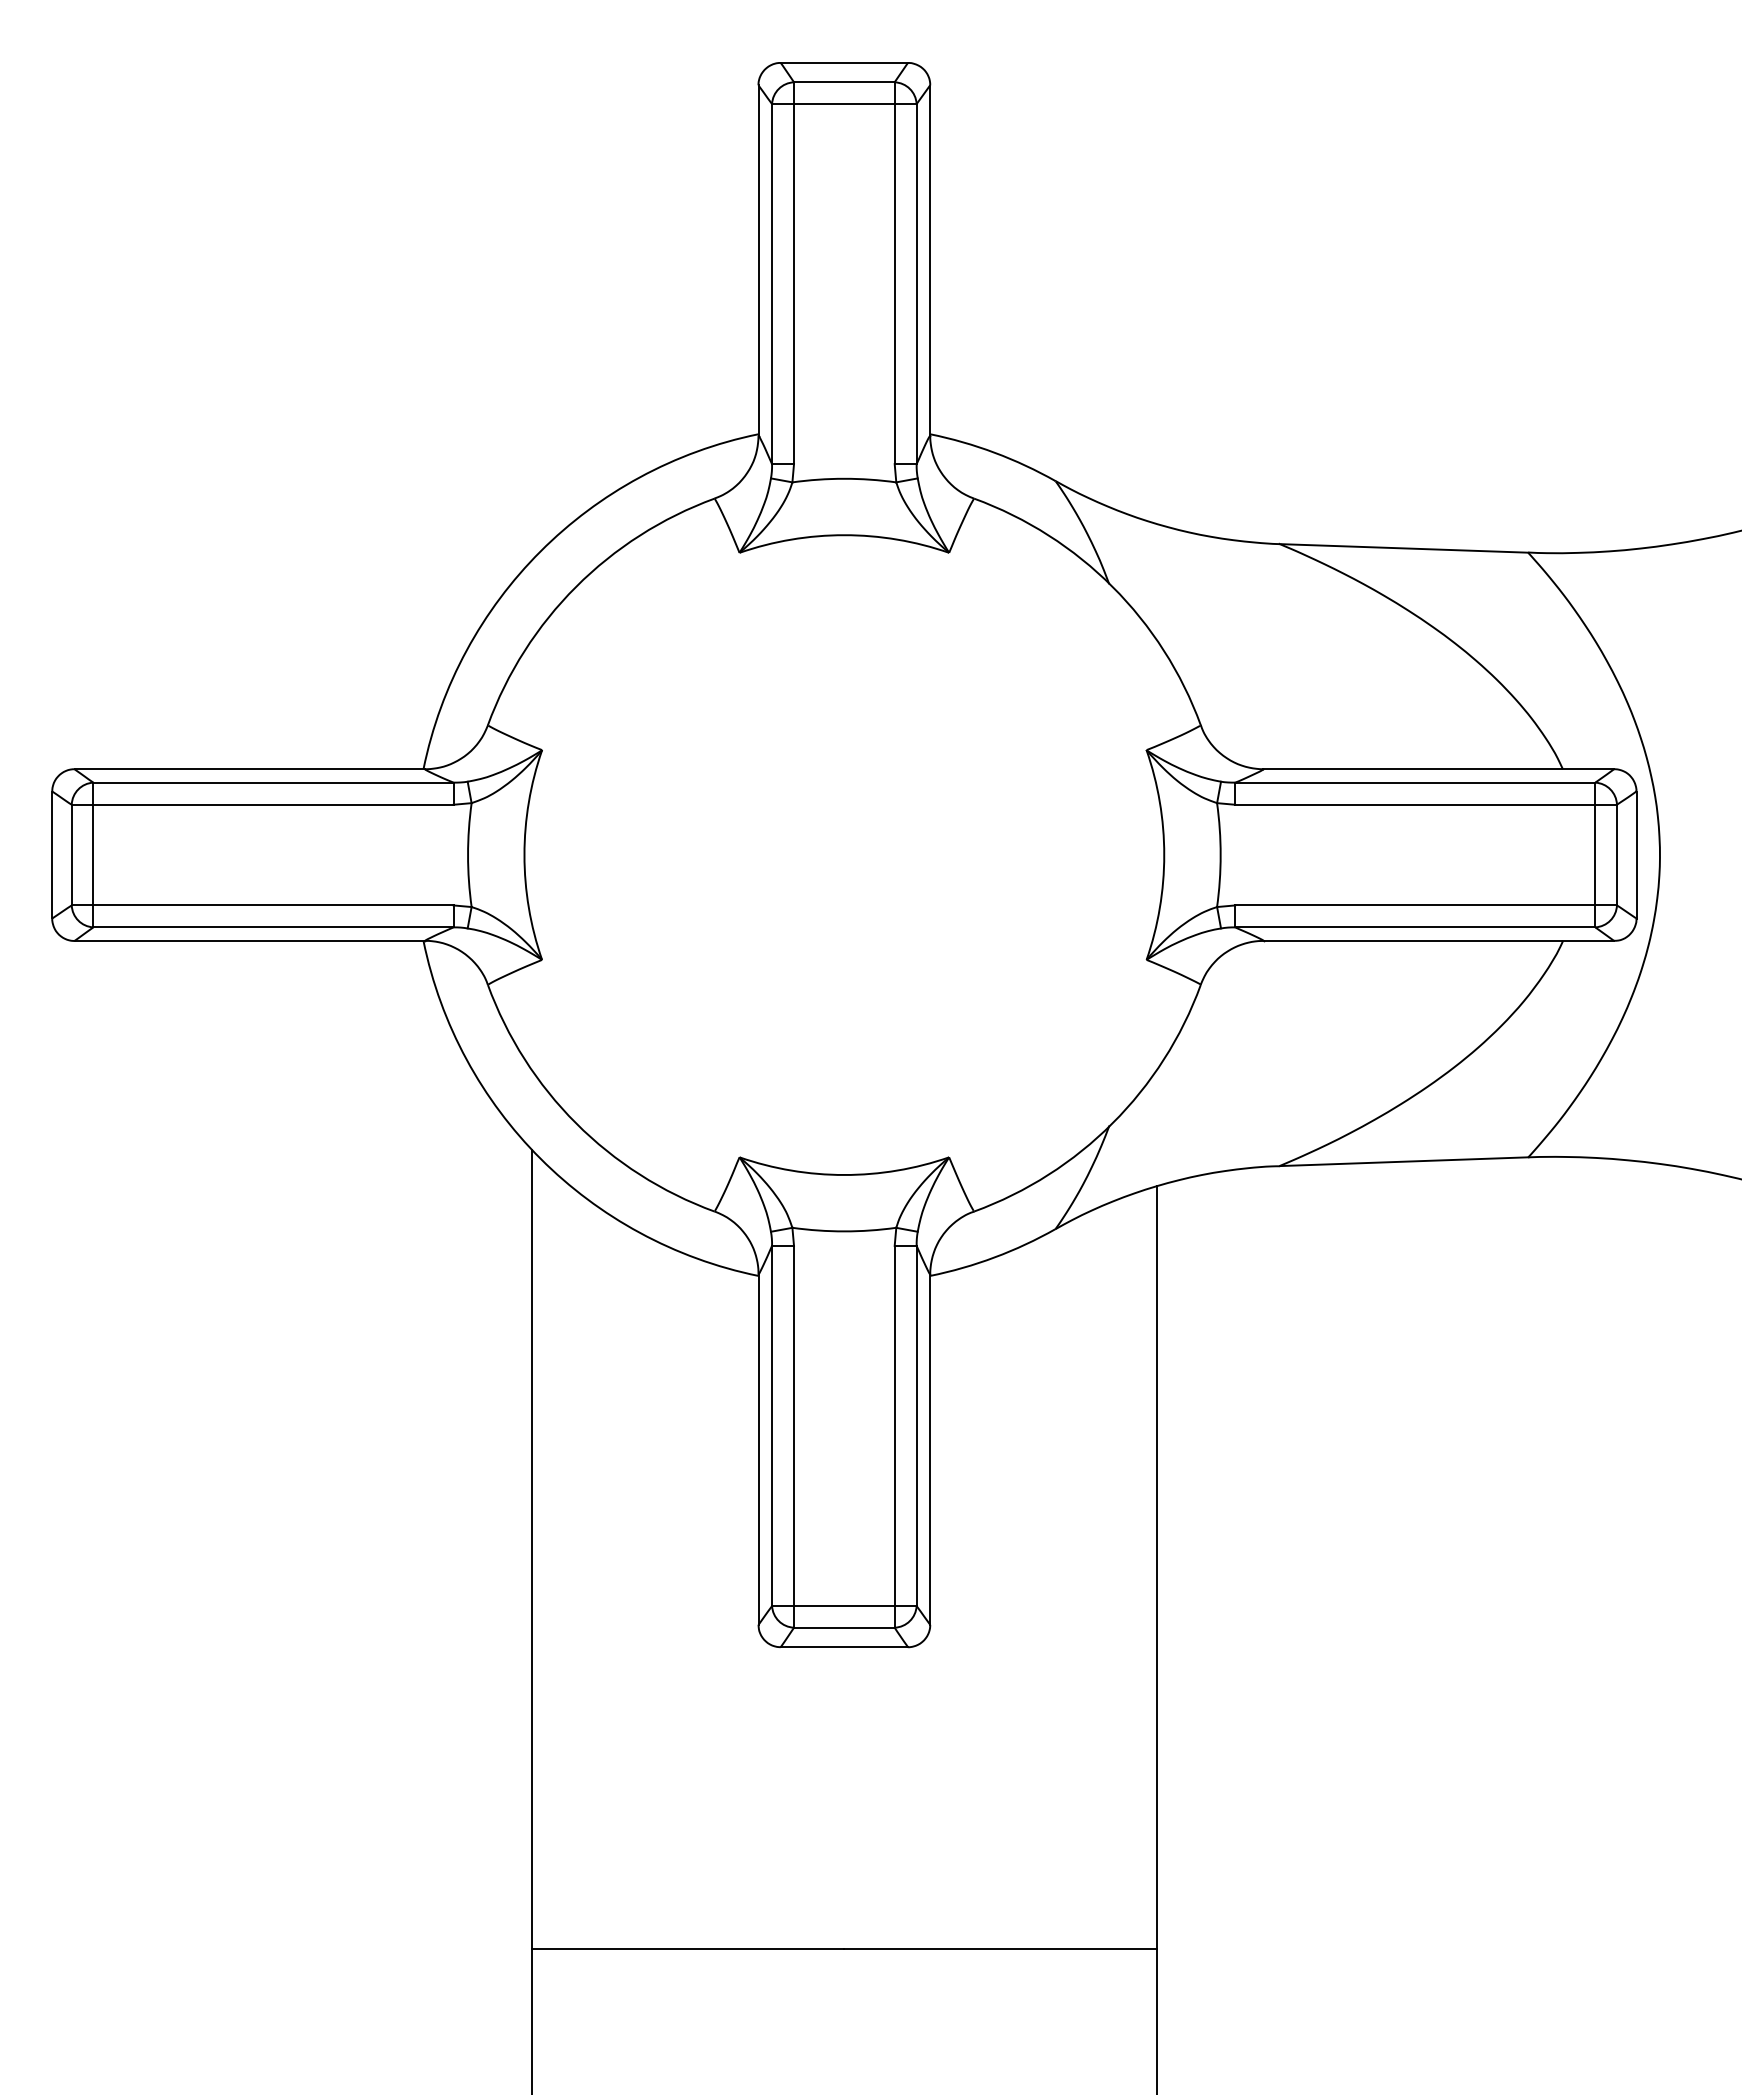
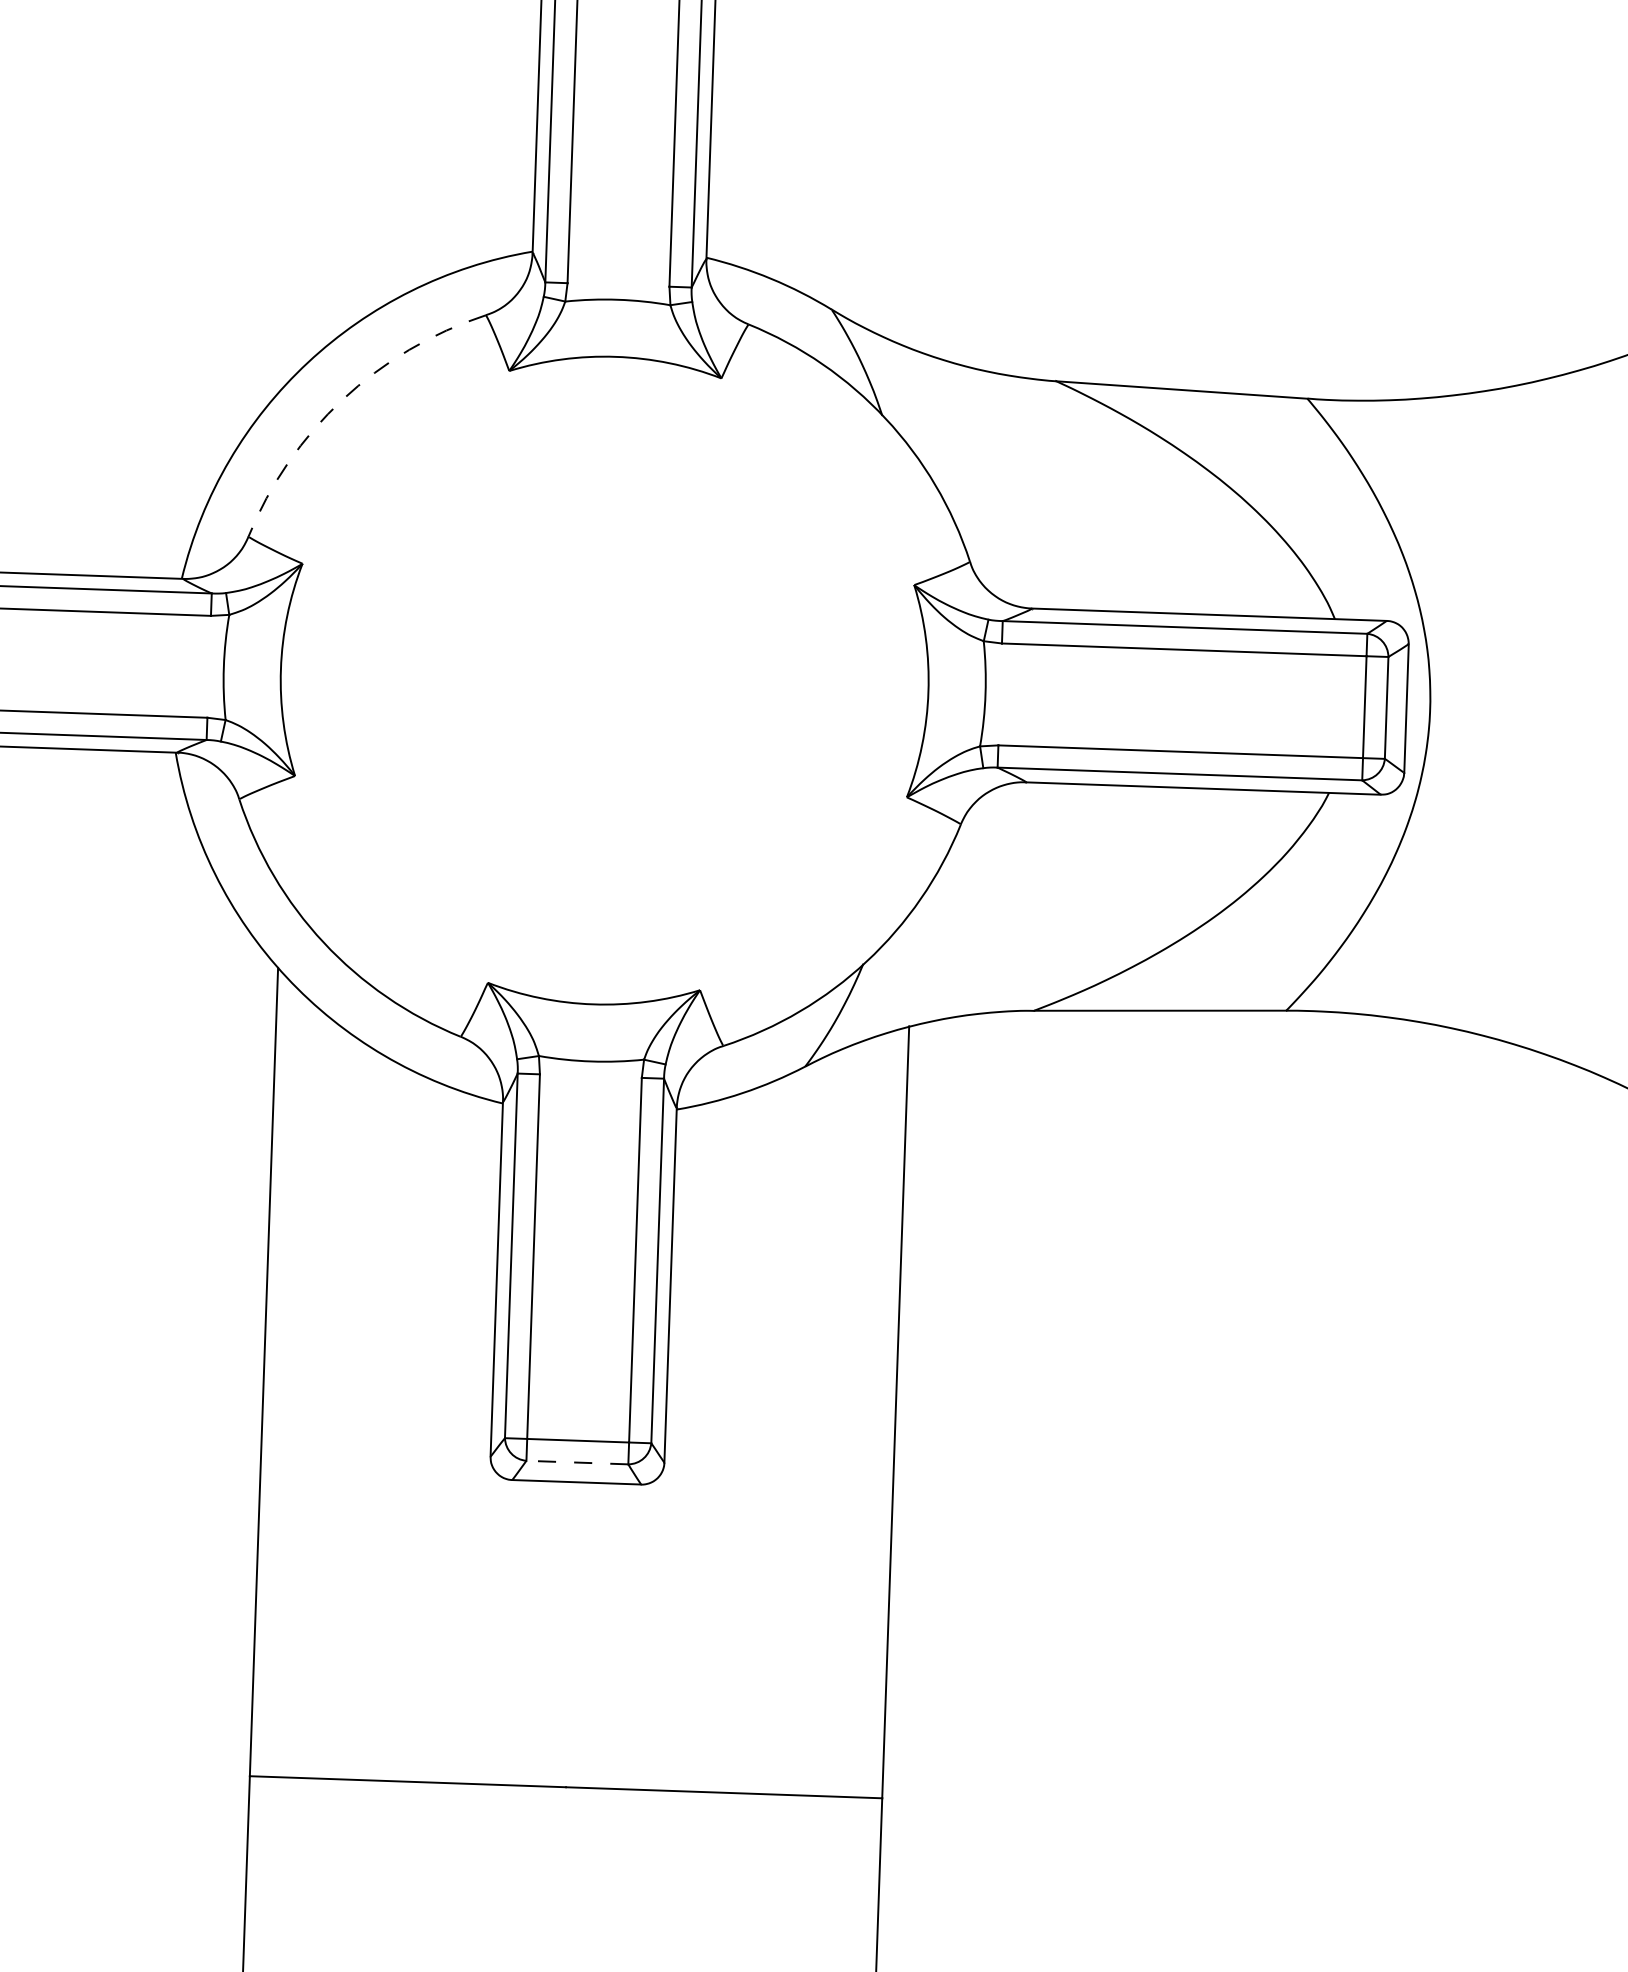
arc: (576, 586) -> (343, 399), solid -> dashed
line: (843, 1627) -> (576, 1462), solid -> dashed

